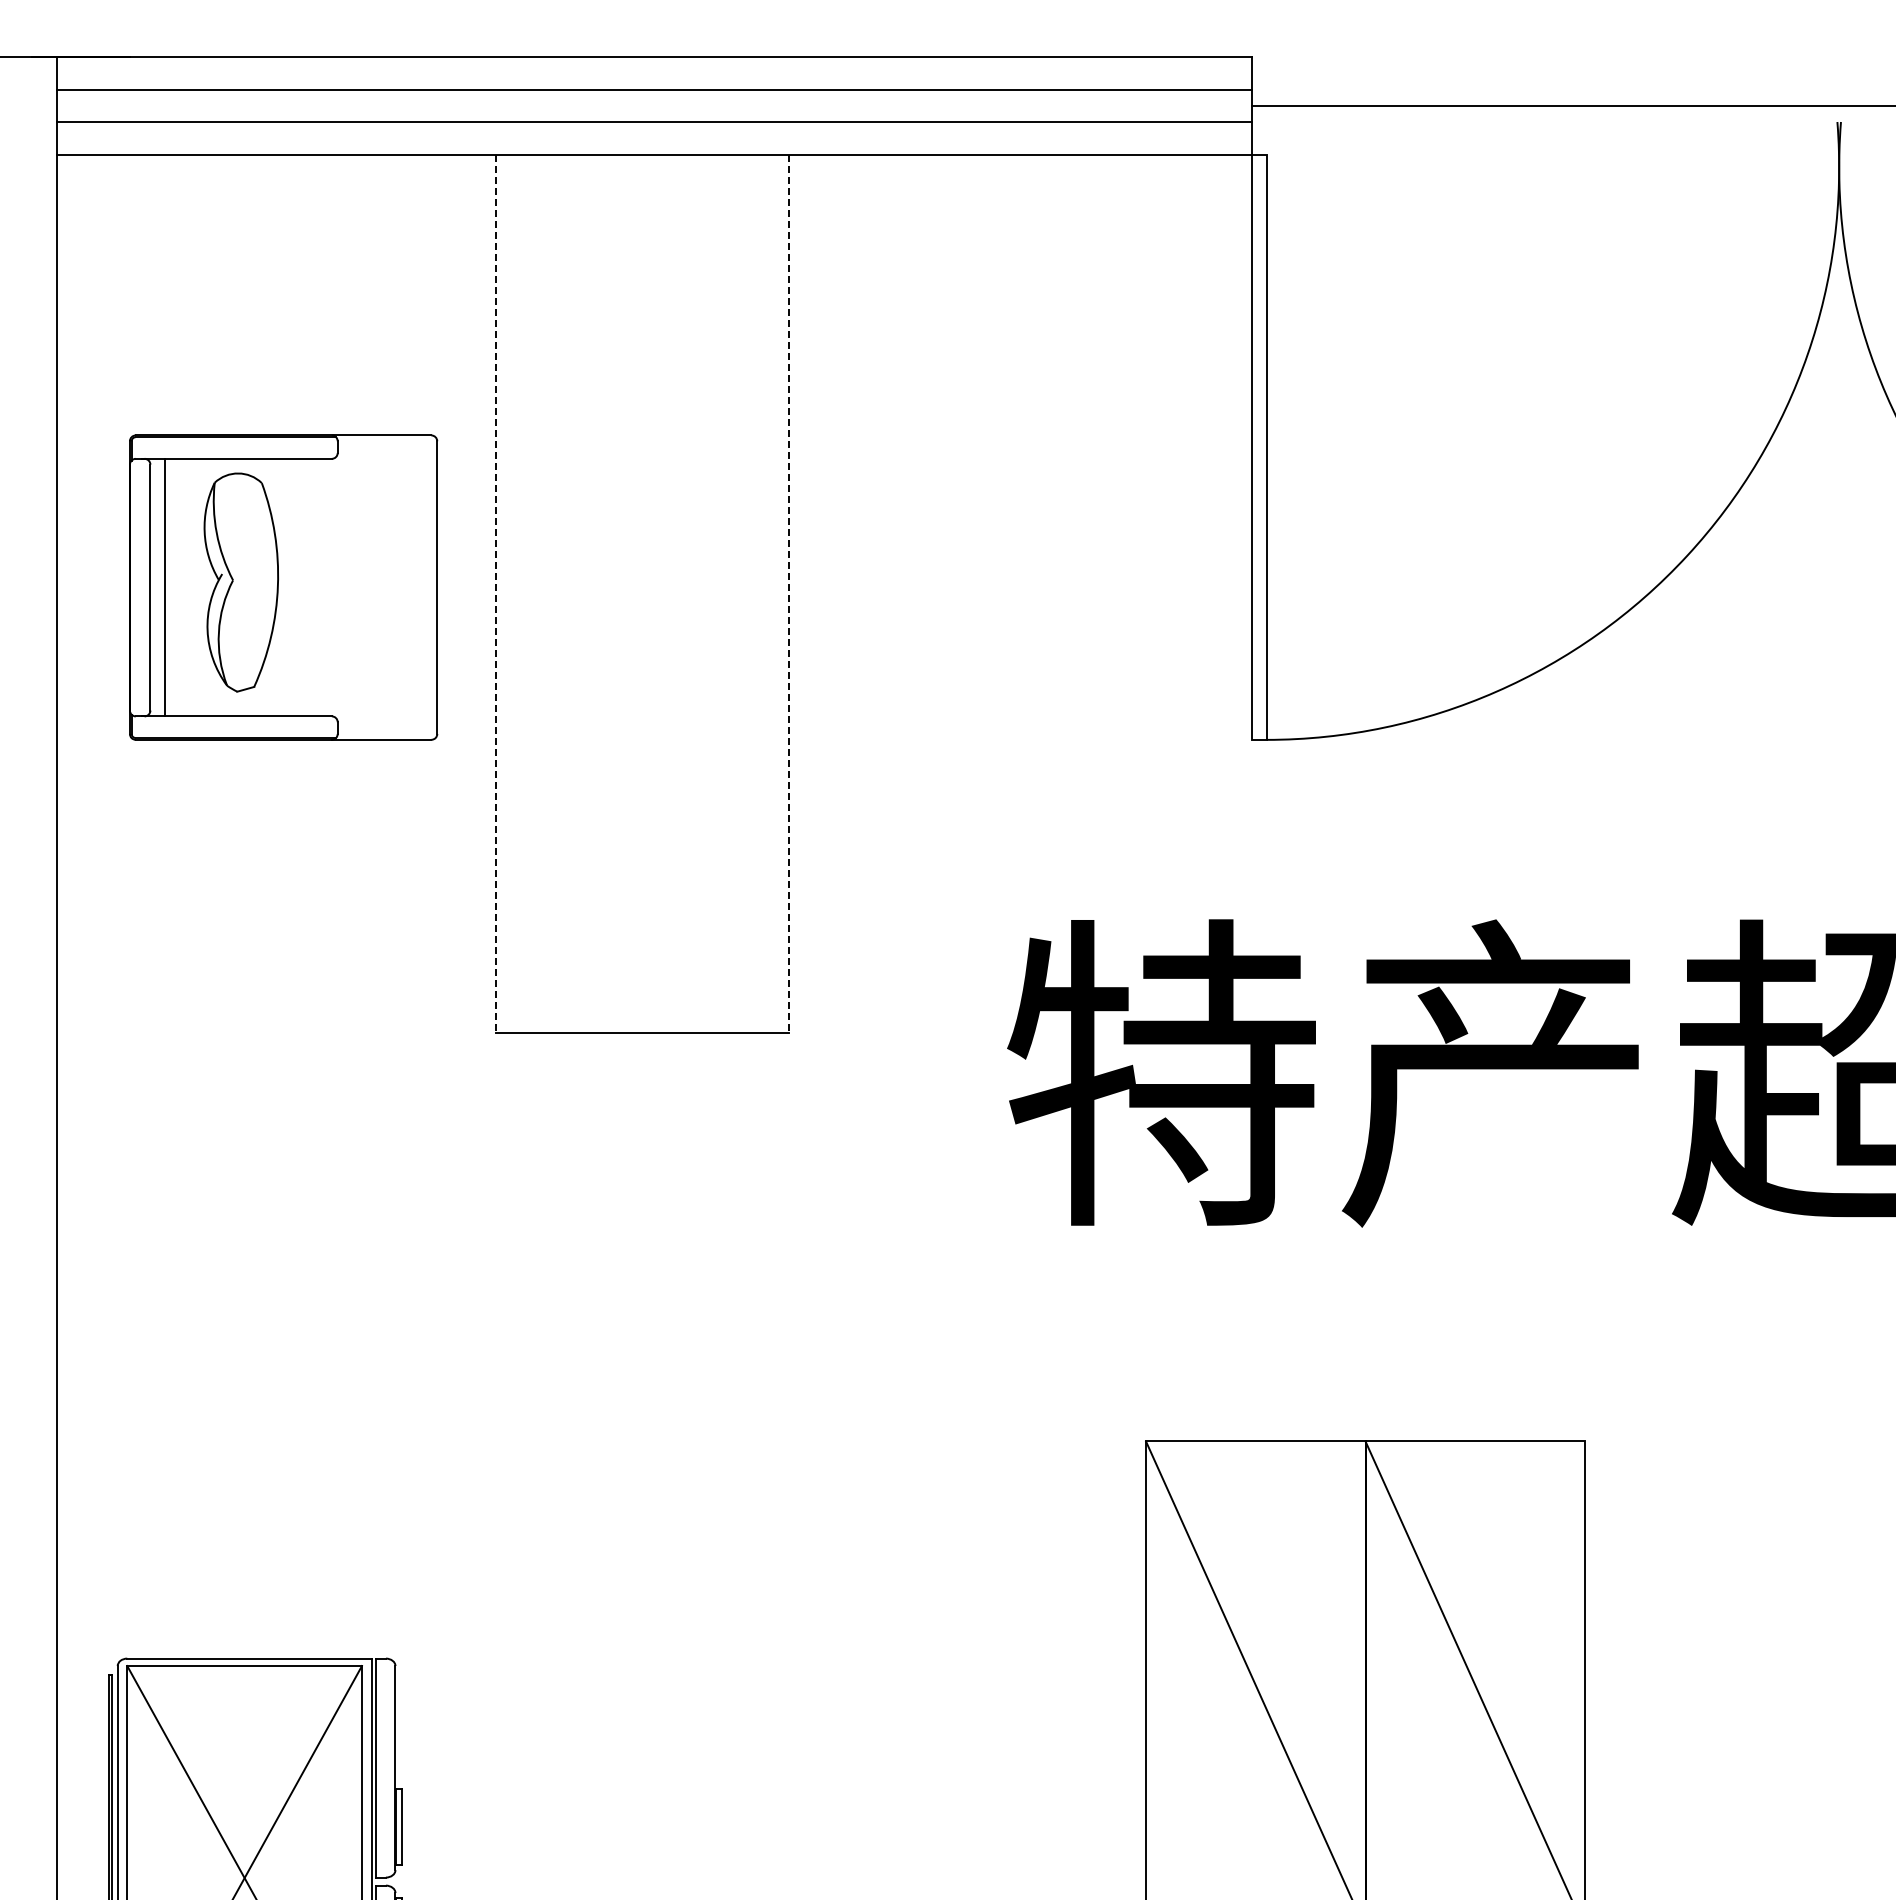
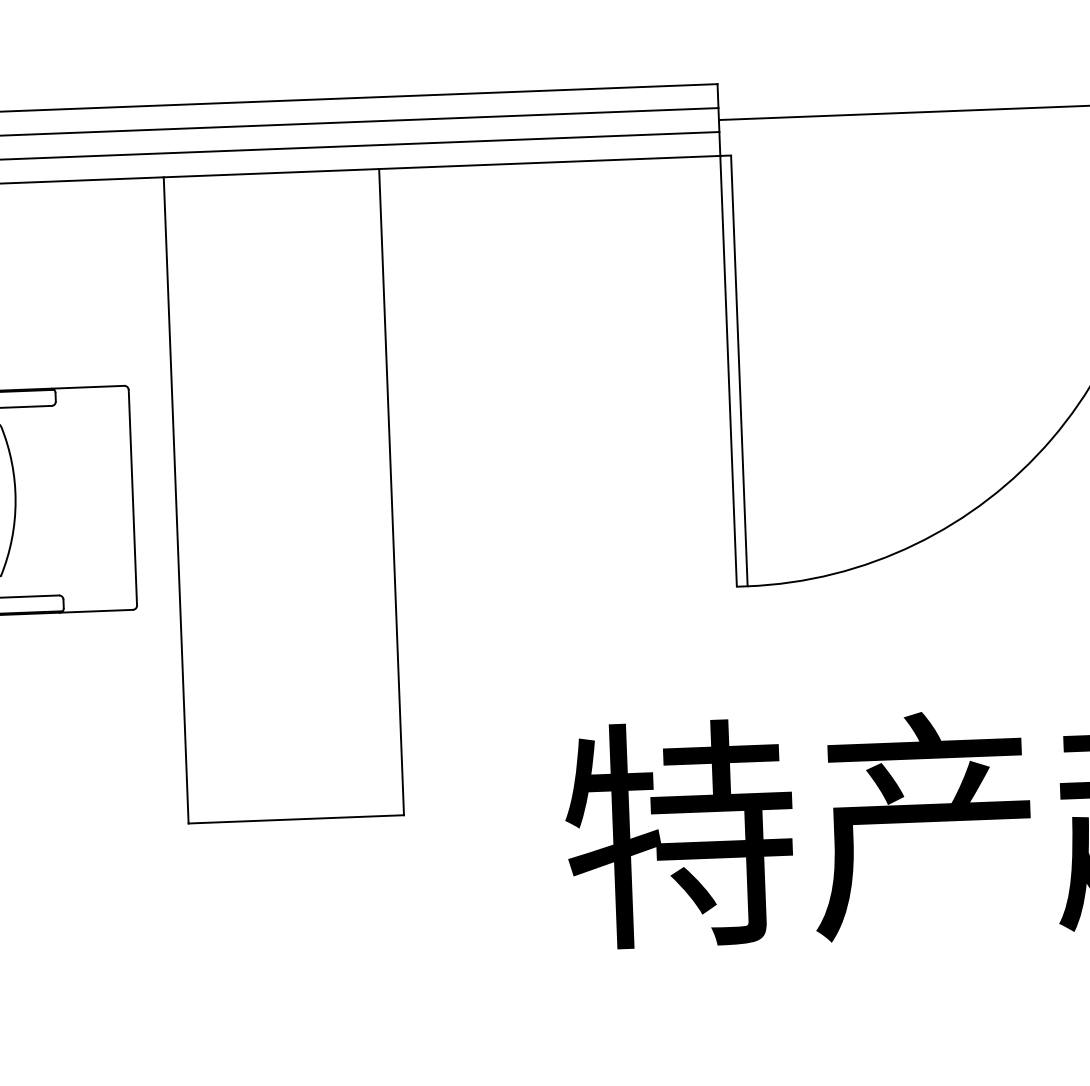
line: (495, 594) -> (175, 501), dashed -> solid
line: (788, 594) -> (391, 492), dashed -> solid

